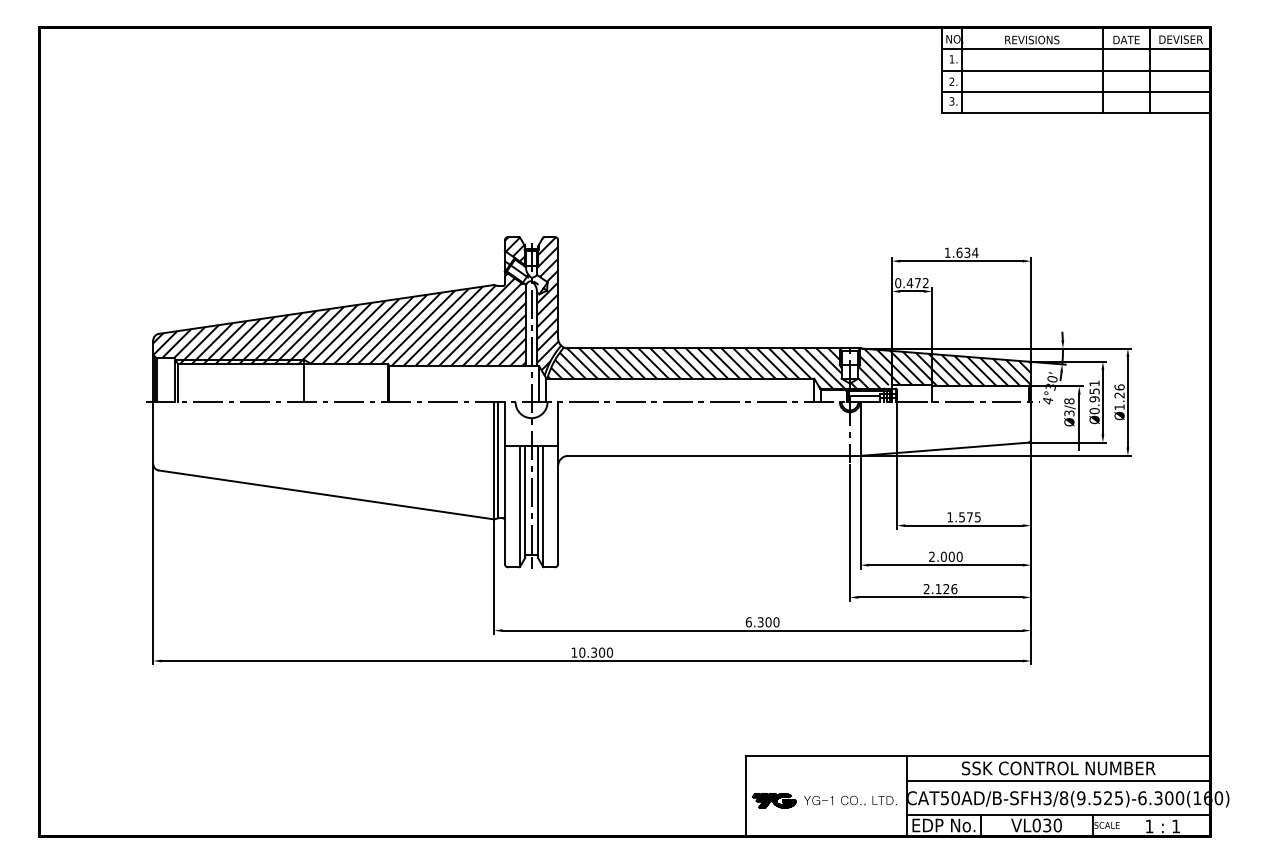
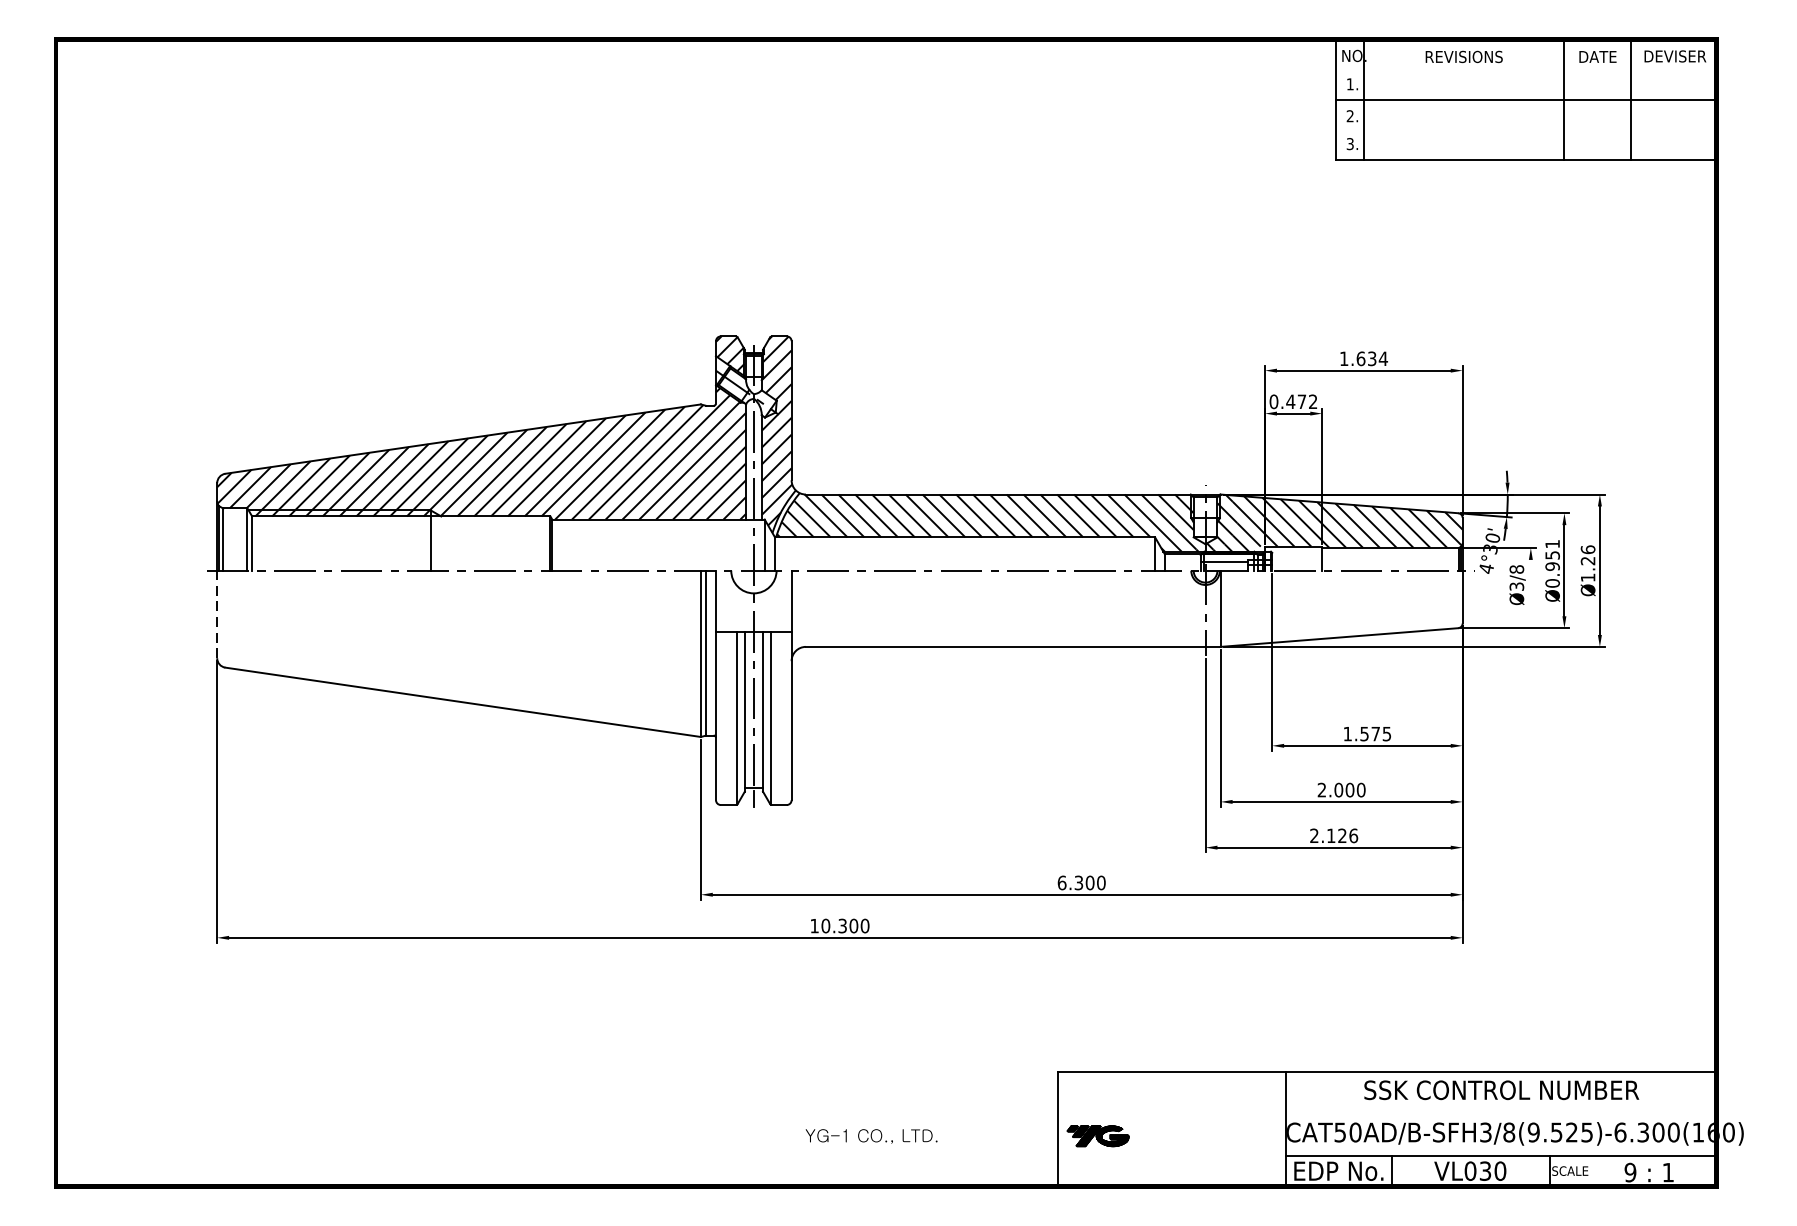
line: (1075, 49) -> (1525, 70), removed
line: (1075, 92) -> (1525, 131), removed
line: (1079, 421) -> (1531, 598), removed
line: (153, 433) -> (217, 615), solid -> dashed
line: (1058, 781) -> (1501, 1108), removed
text: (850, 800) -> (871, 1135), moved
text: (1149, 826) -> (1630, 1172), 1 -> 9

